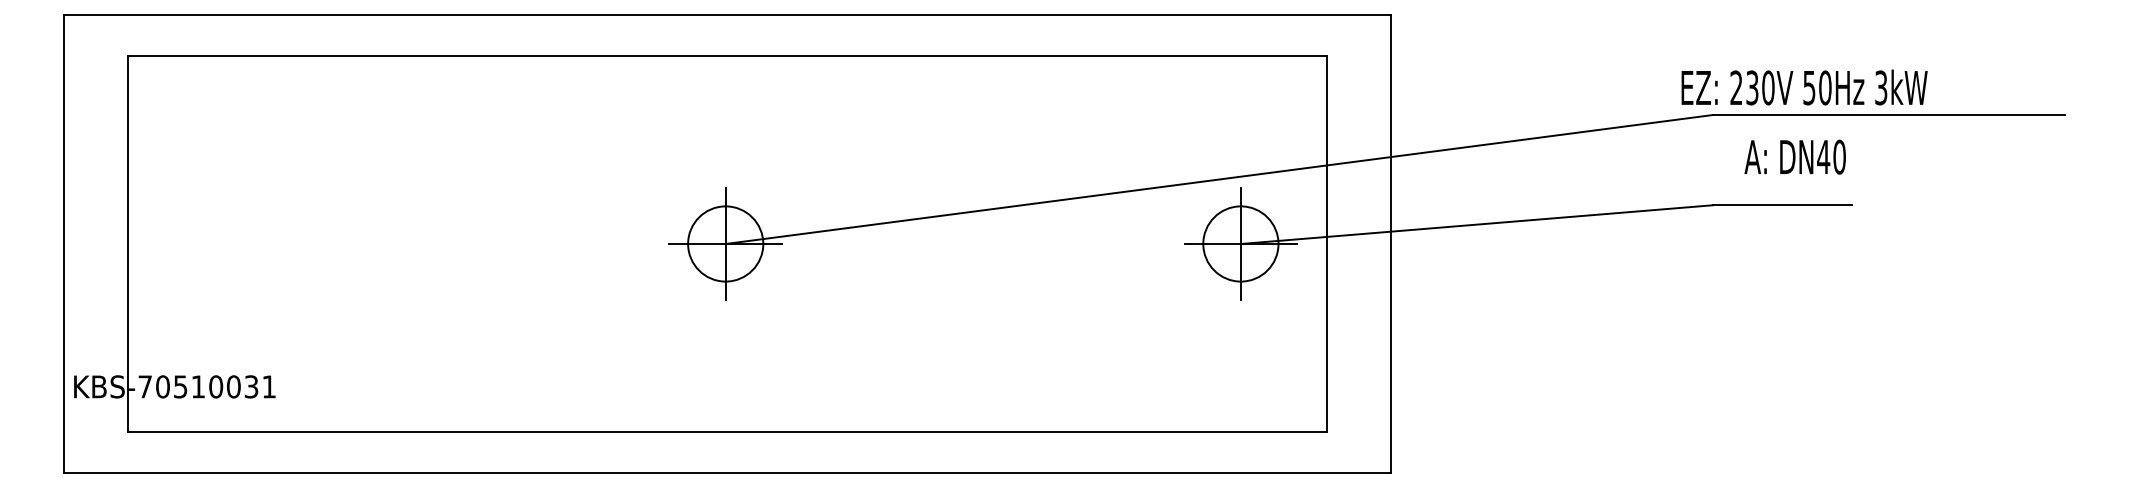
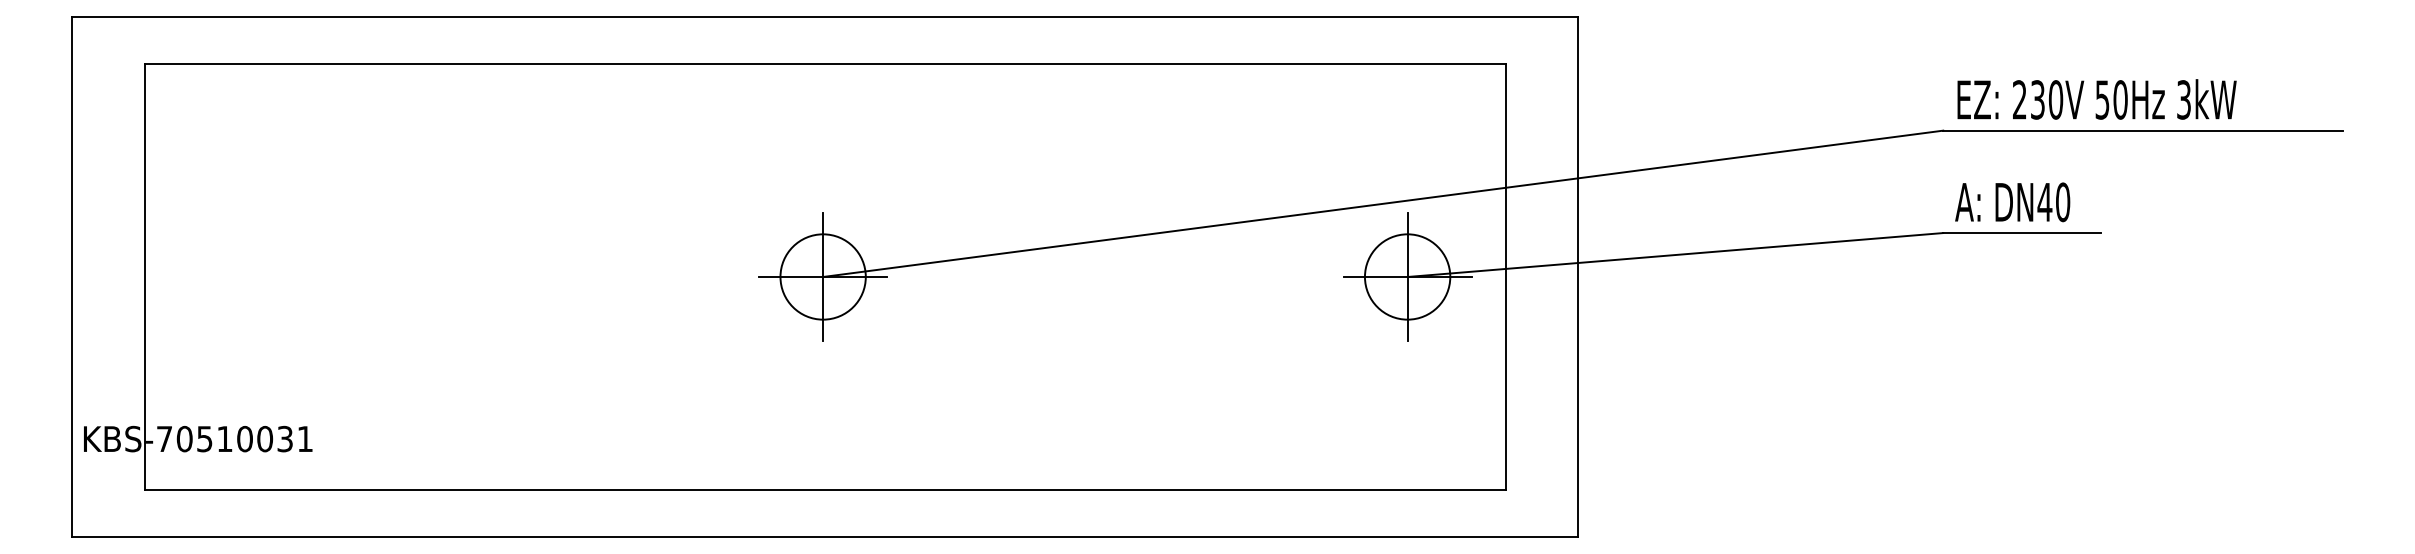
text: (1804, 87) -> (2096, 99), moved
text: (1794, 156) -> (2011, 201), moved

